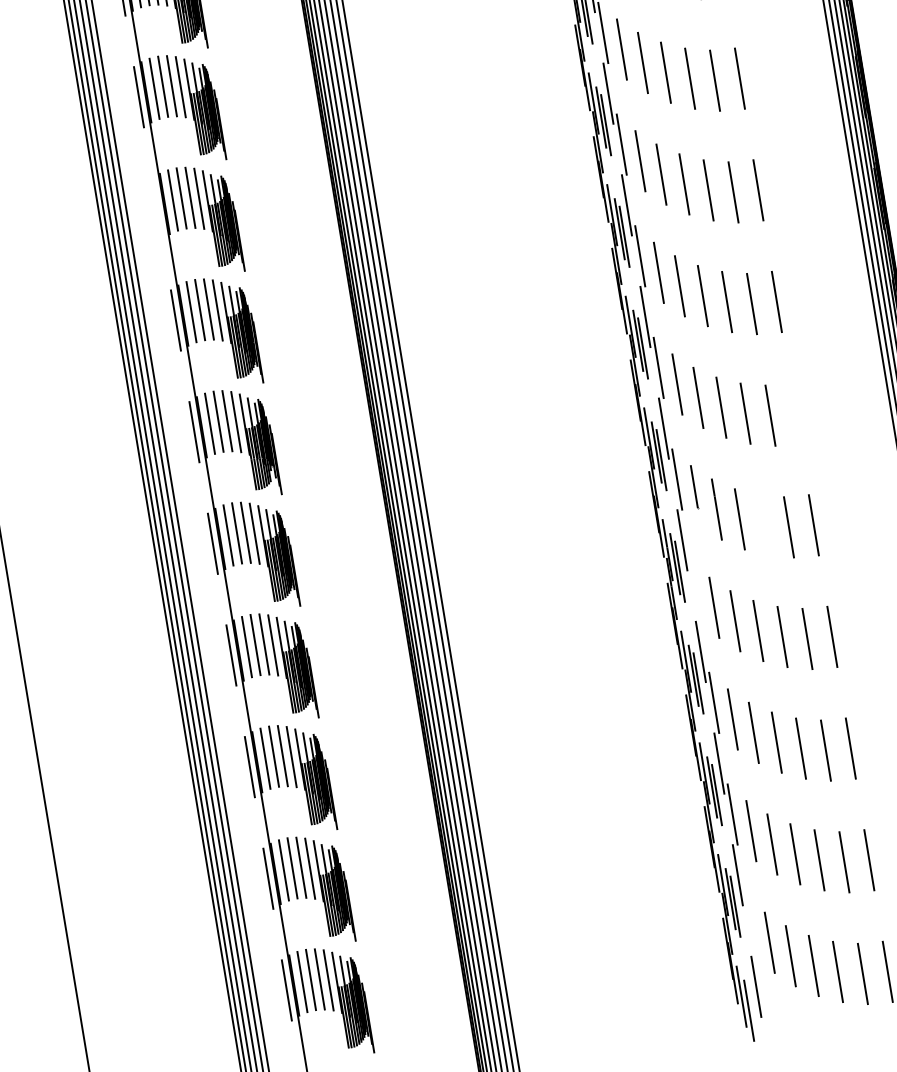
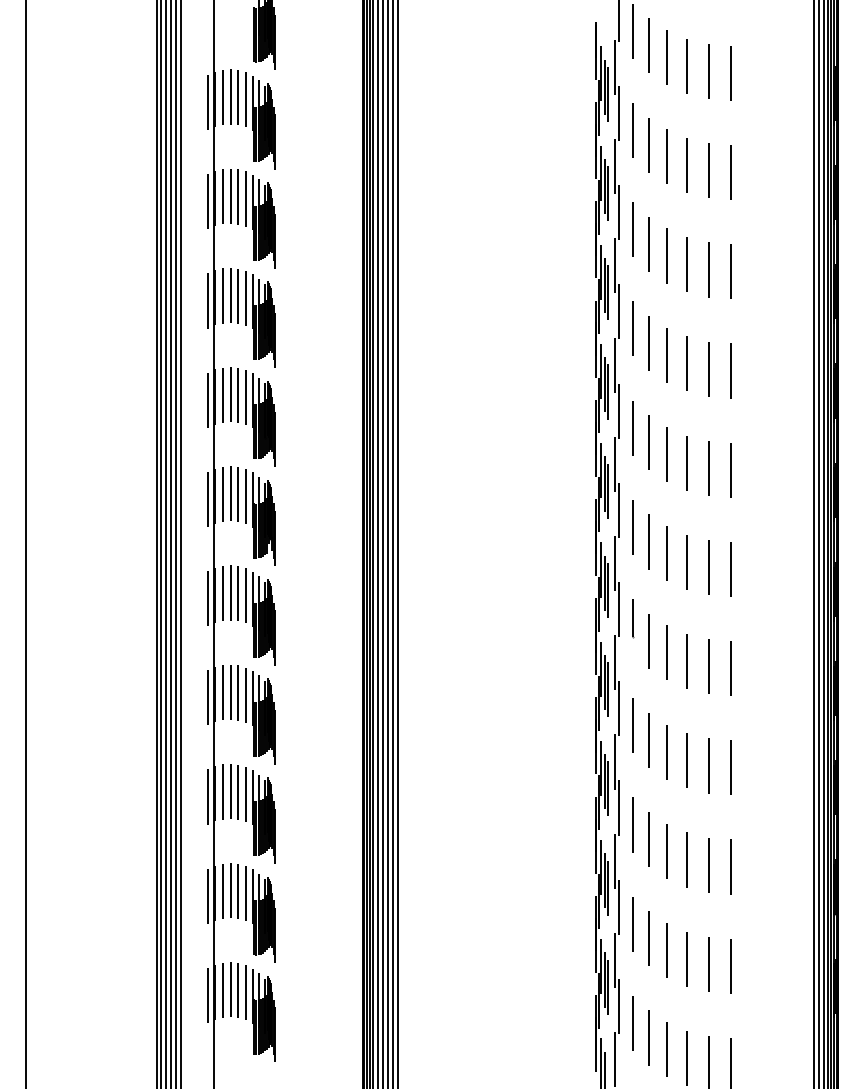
line: (157, 208) -> (208, 300), added
line: (795, 412) -> (730, 568), added
line: (762, 525) -> (686, 661), added
line: (695, 591) -> (618, 708), added
line: (750, 925) -> (618, 1005), added

